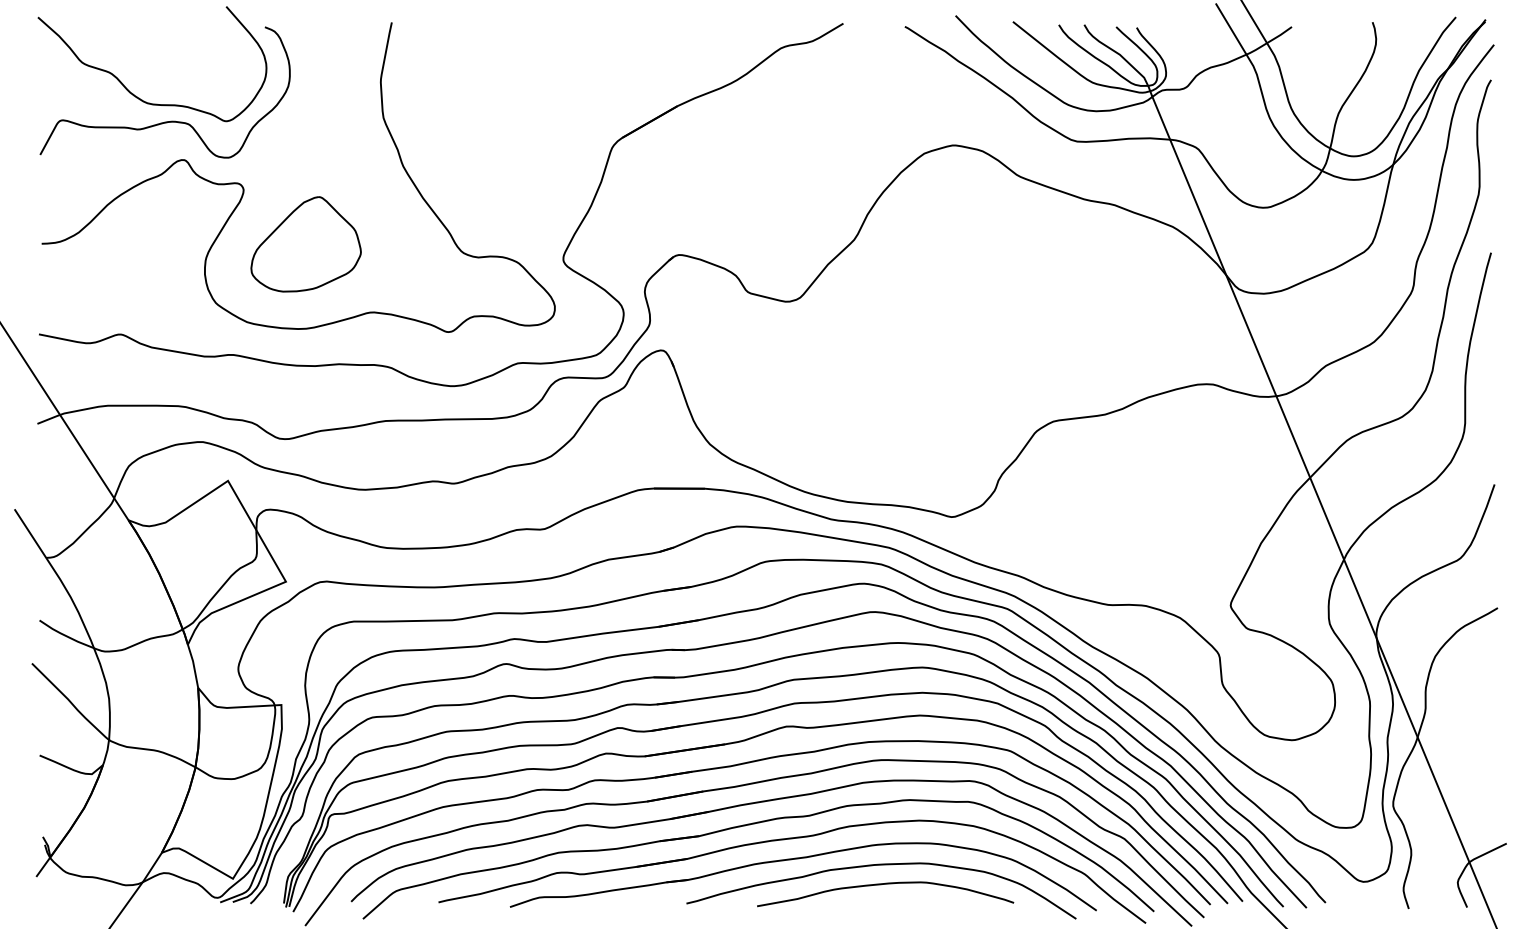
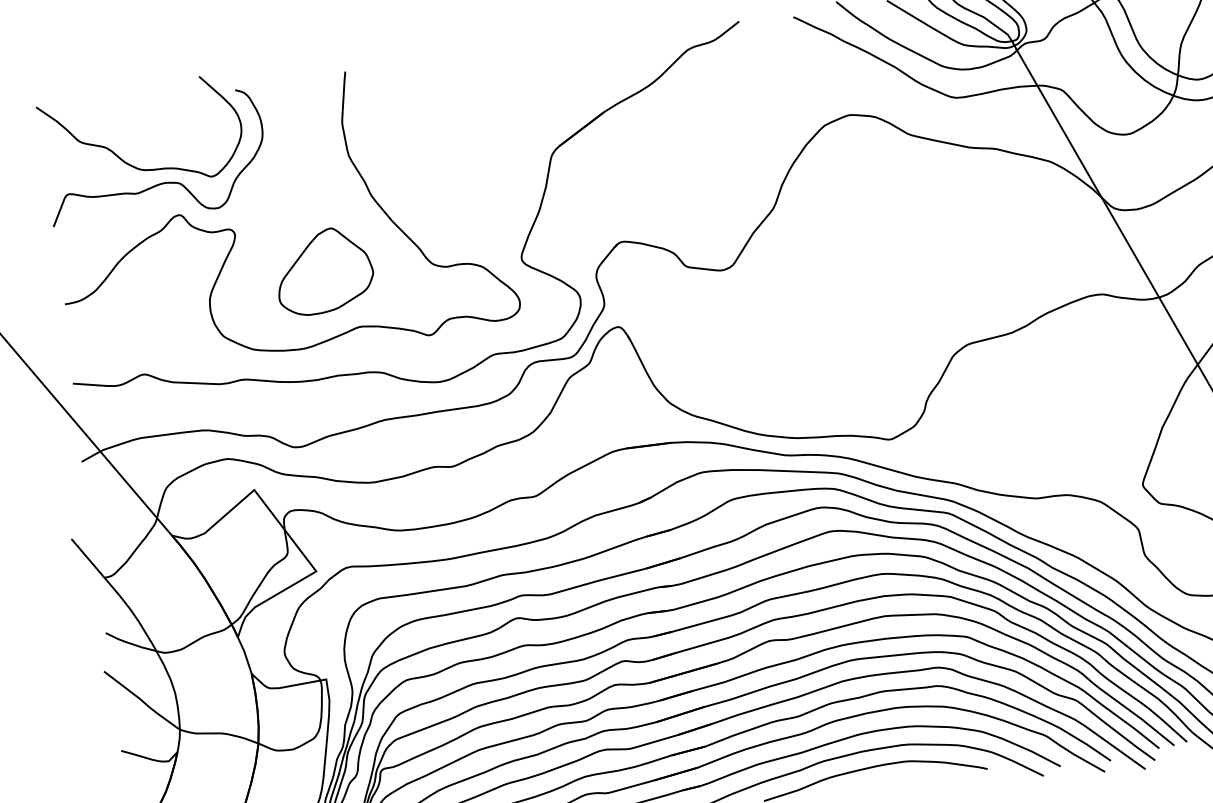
part: (305, 244) -> (323, 271), moved

